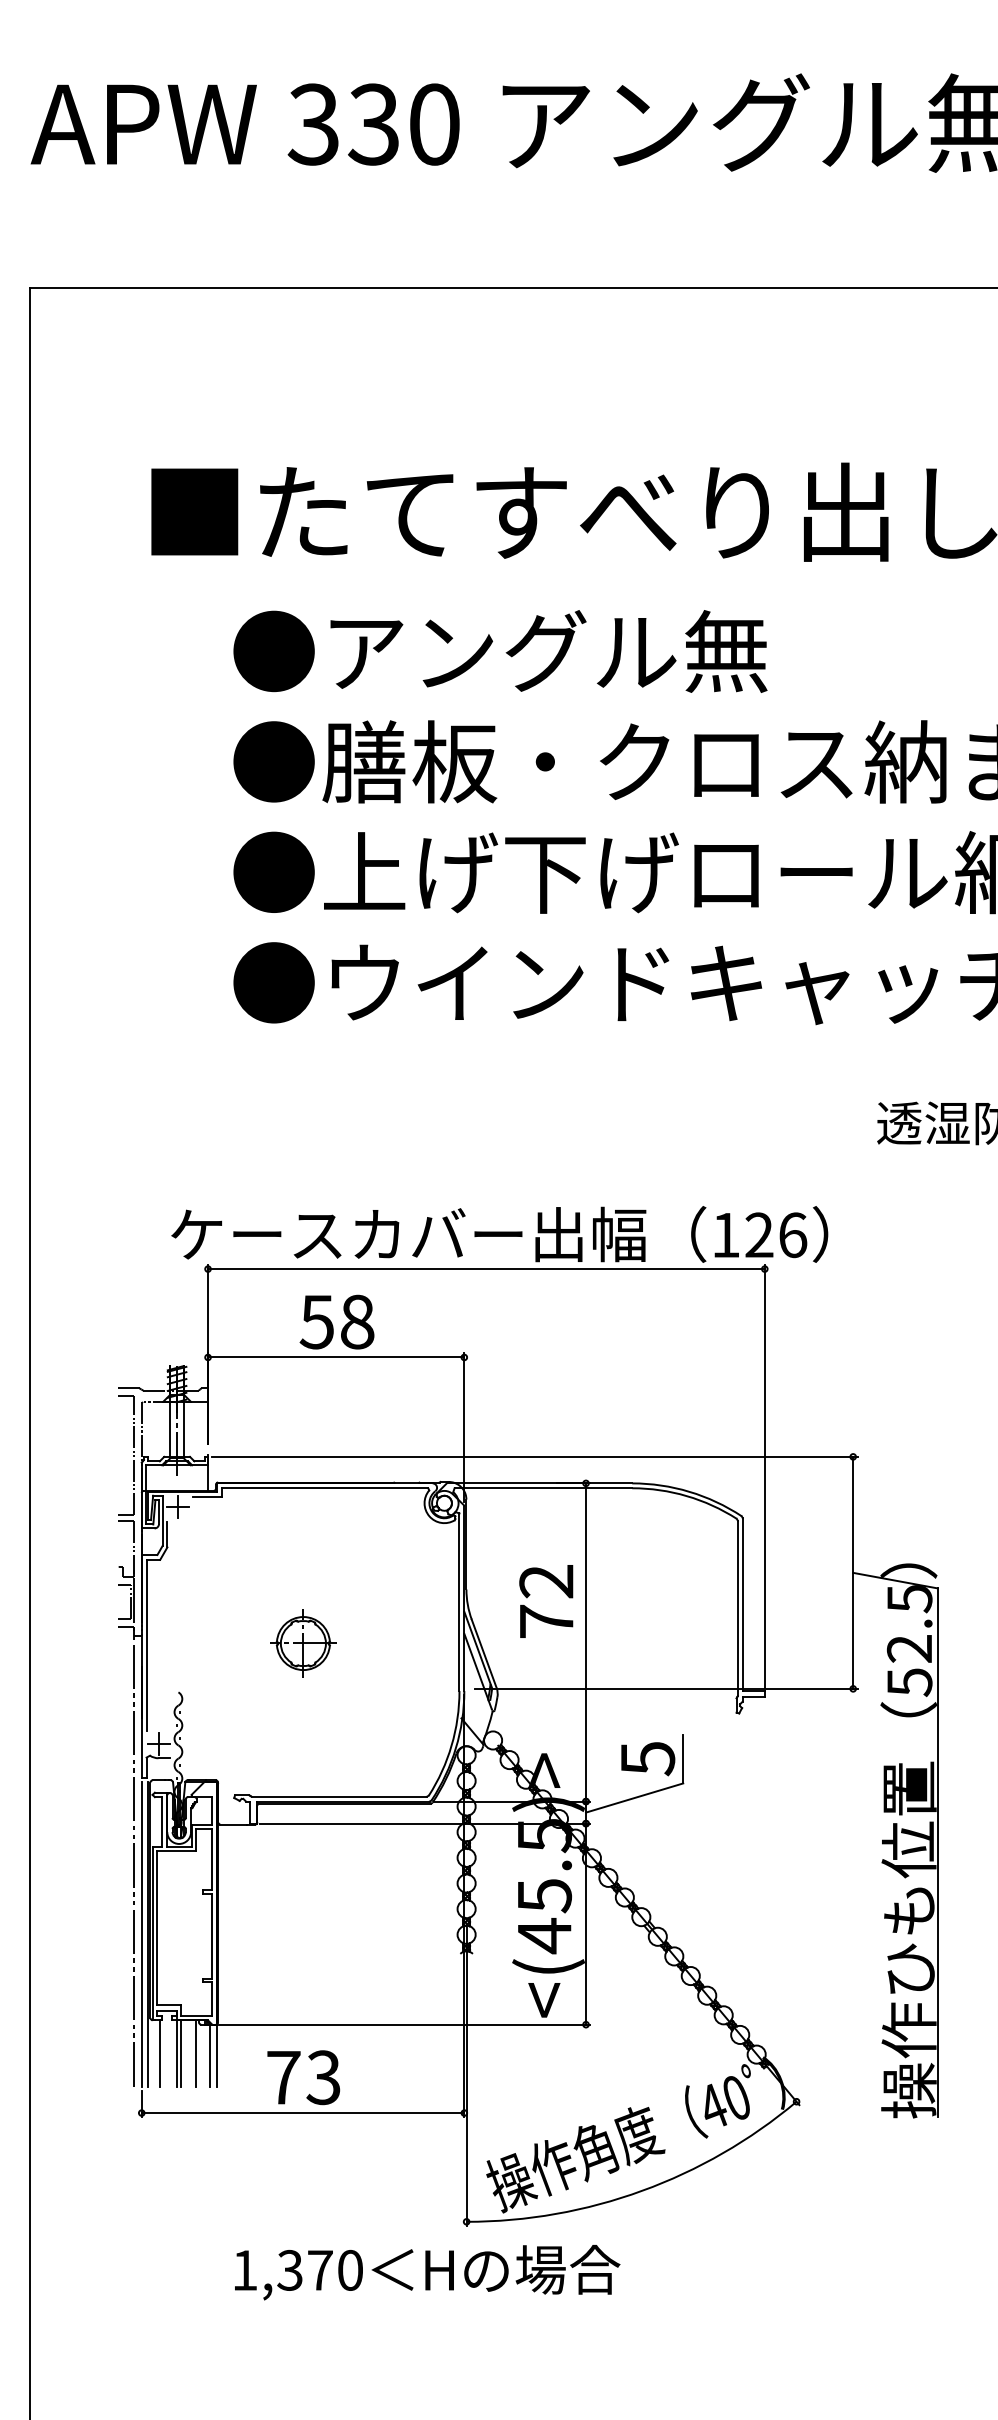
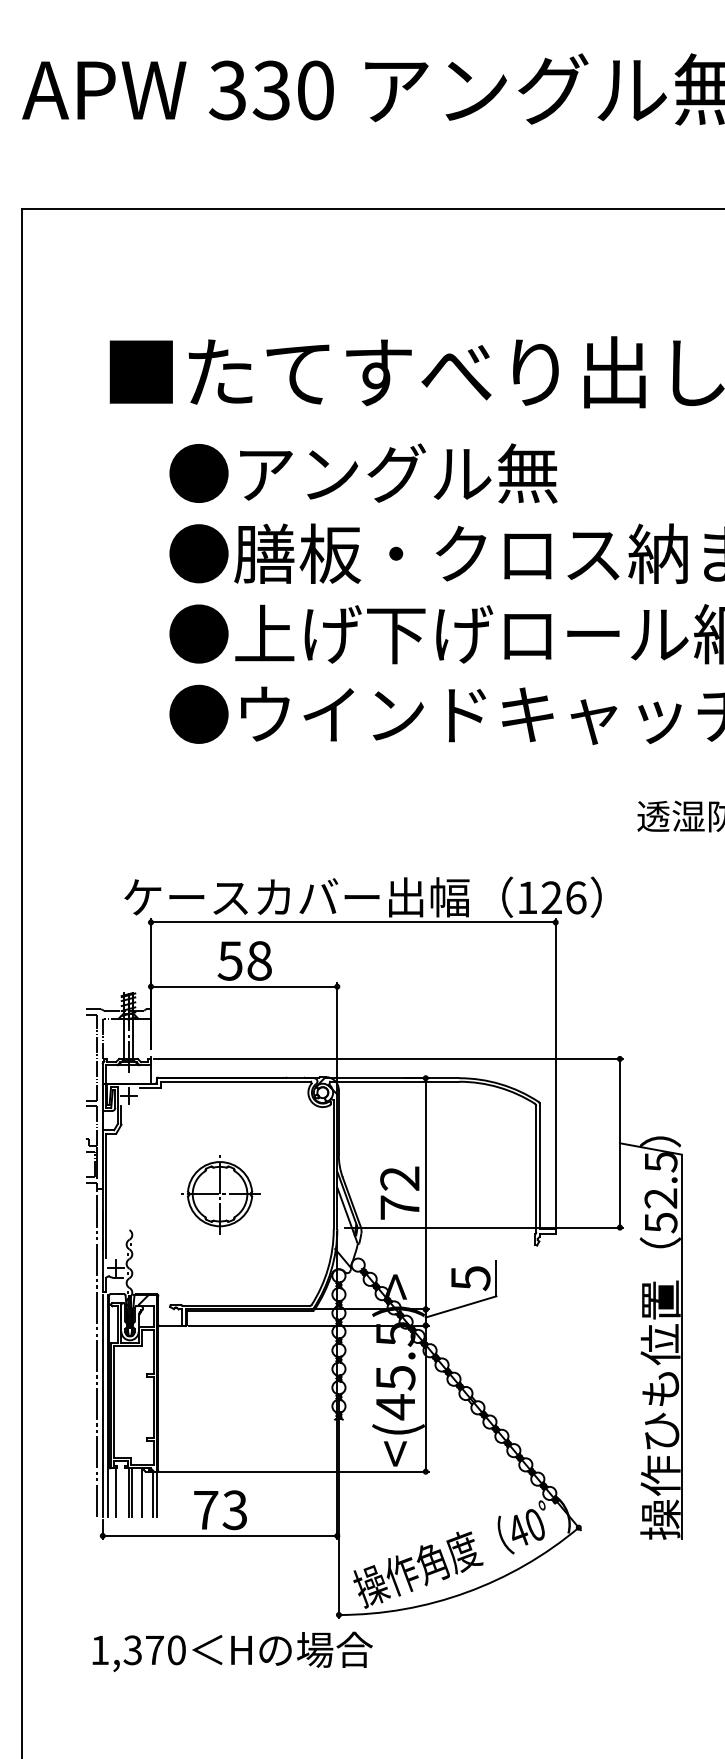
text: (546, 1601) -> (399, 1193), moved
part: (303, 1644) -> (220, 1195), size x1.67
text: (427, 2272) -> (232, 1651), moved

